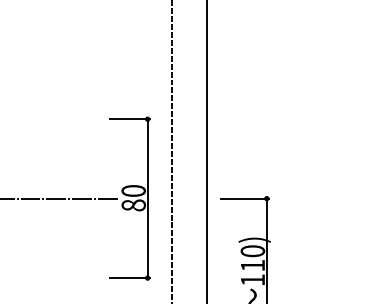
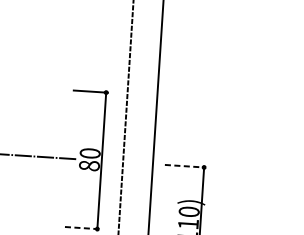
line: (244, 198) -> (184, 166), solid -> dashed
line: (129, 278) -> (81, 228), solid -> dashed

